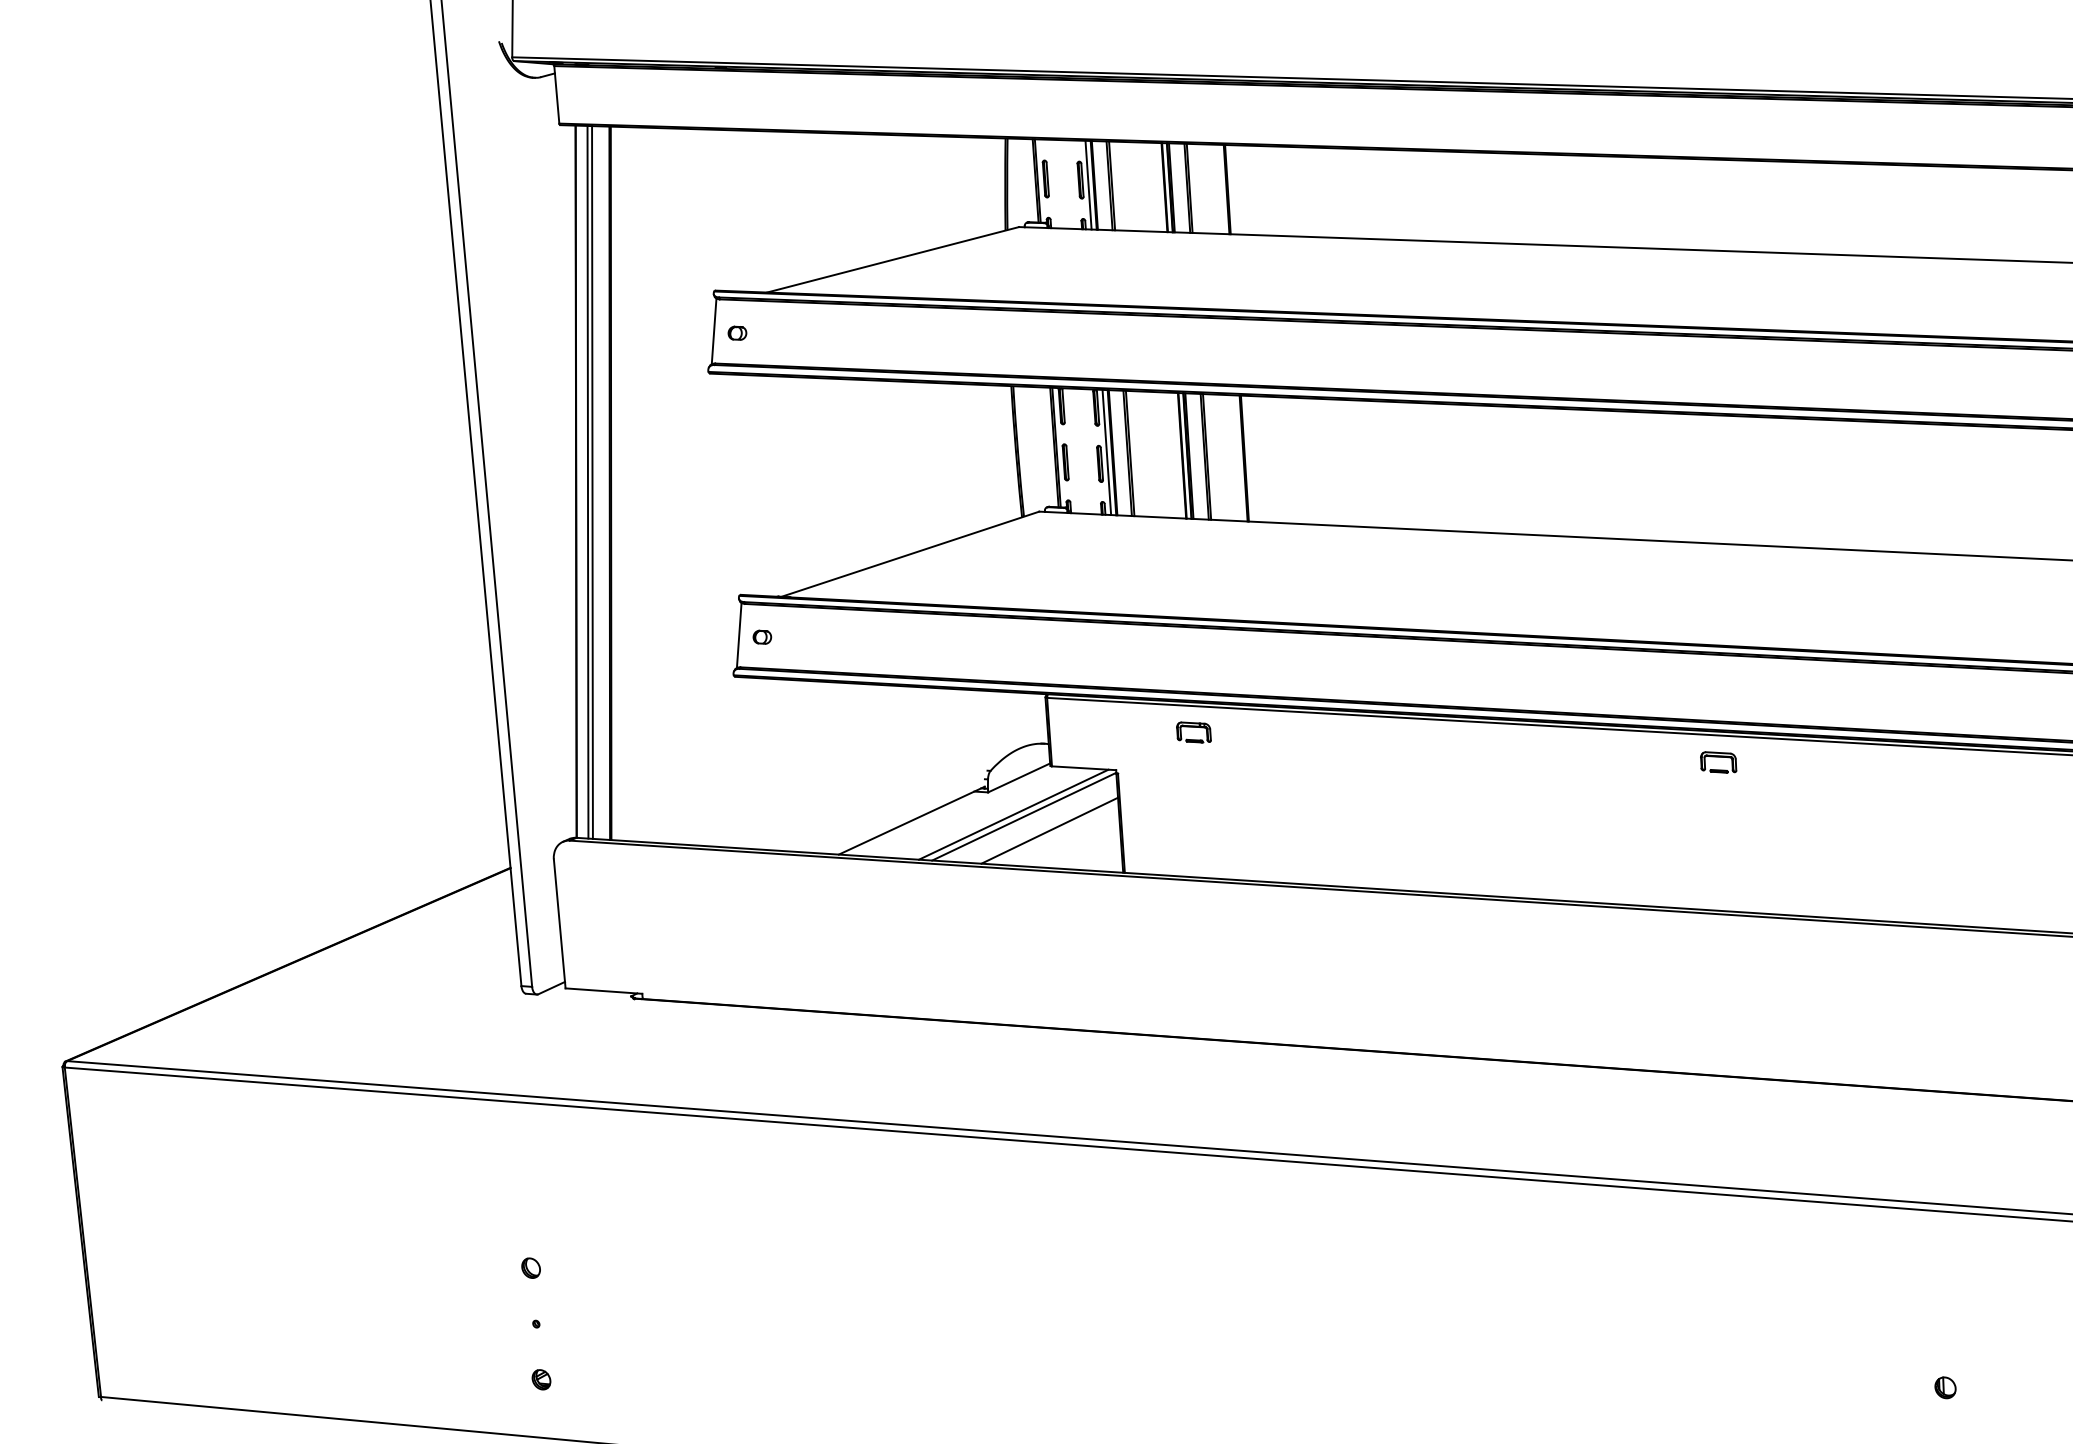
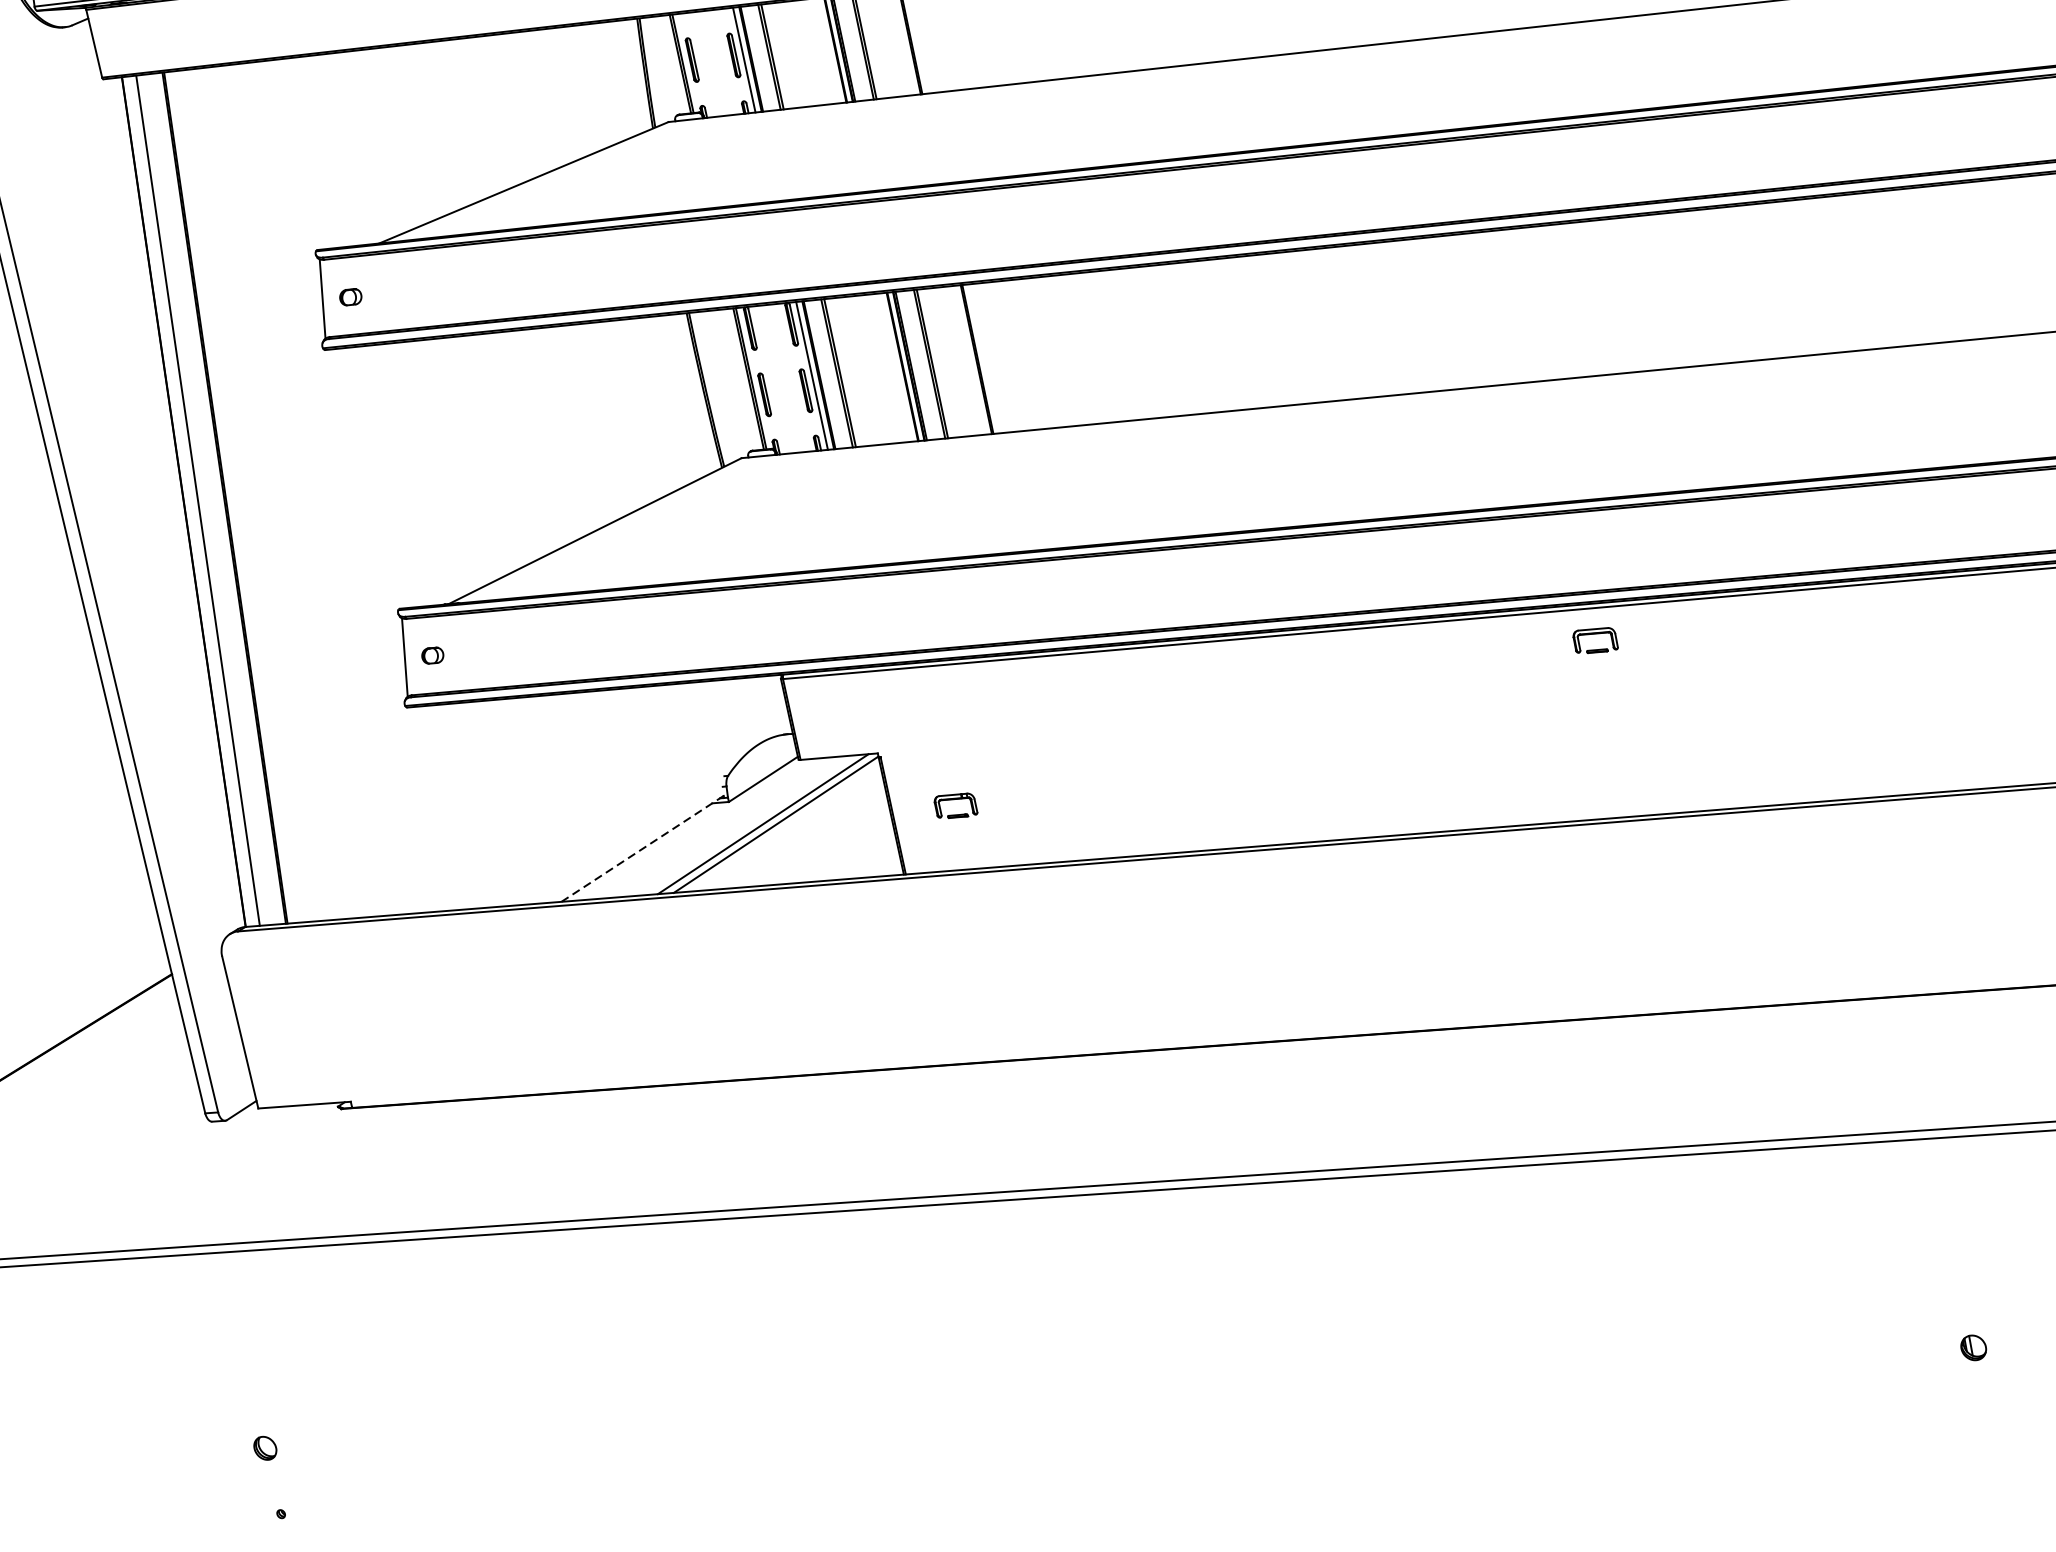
line: (592, 482) -> (203, 500), removed
part: (1193, 732) -> (955, 806), moved
line: (912, 820) -> (643, 848), solid -> dashed
line: (1049, 830) -> (808, 836), removed

